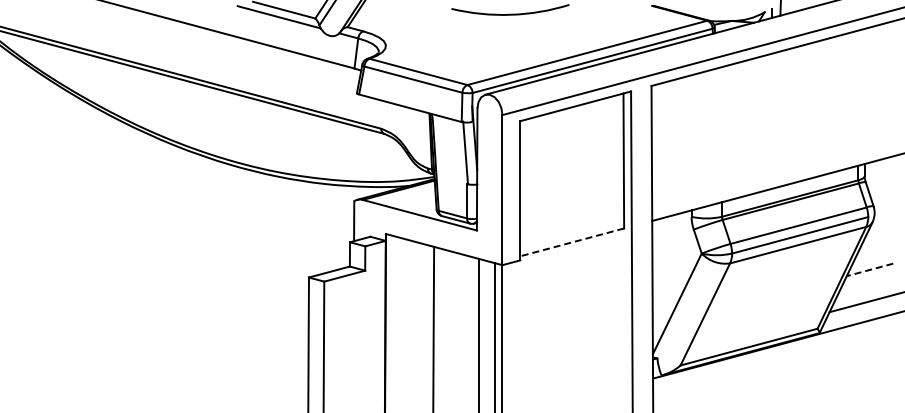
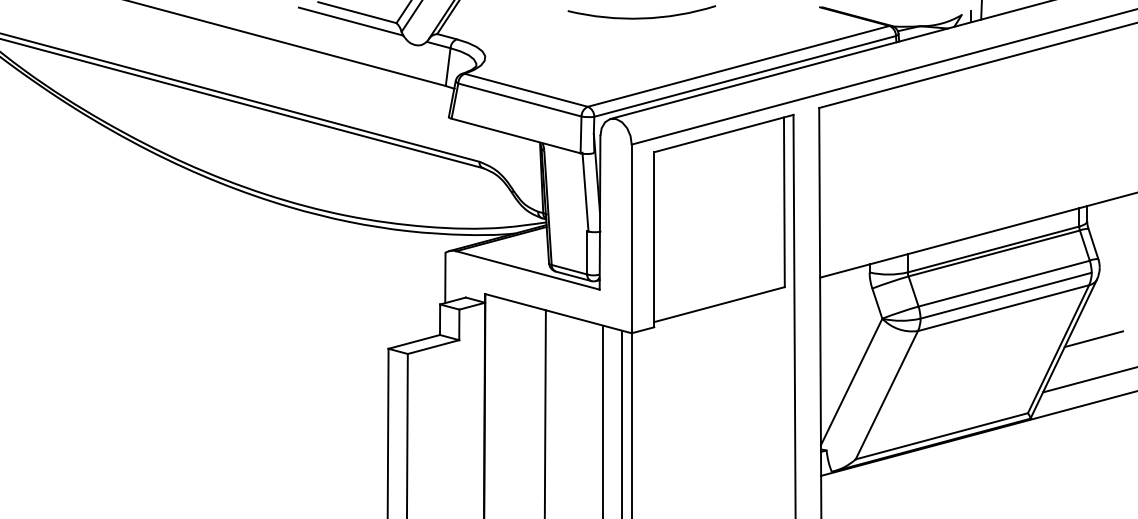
line: (572, 242) -> (719, 304), dashed -> solid
line: (869, 270) -> (1093, 339), dashed -> solid

